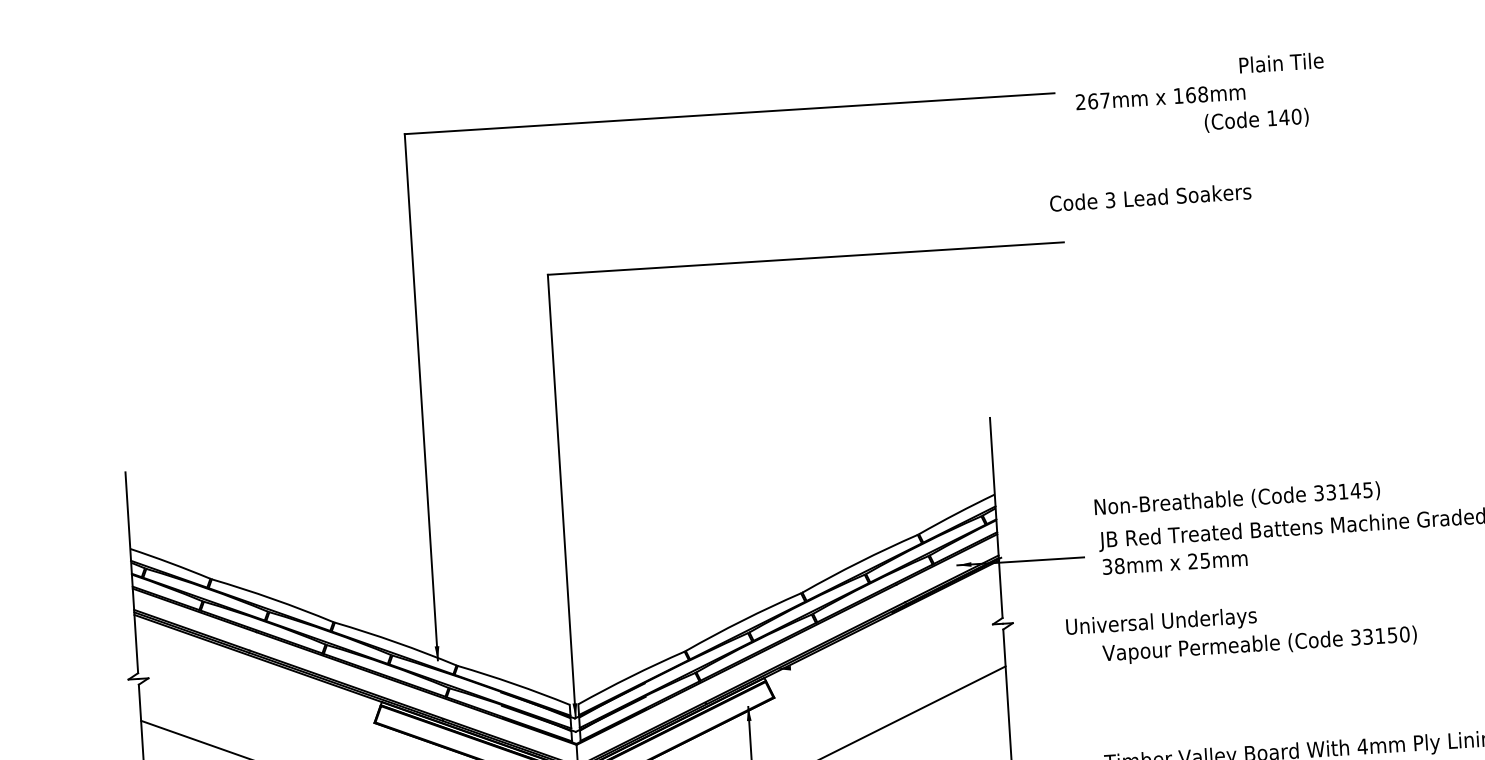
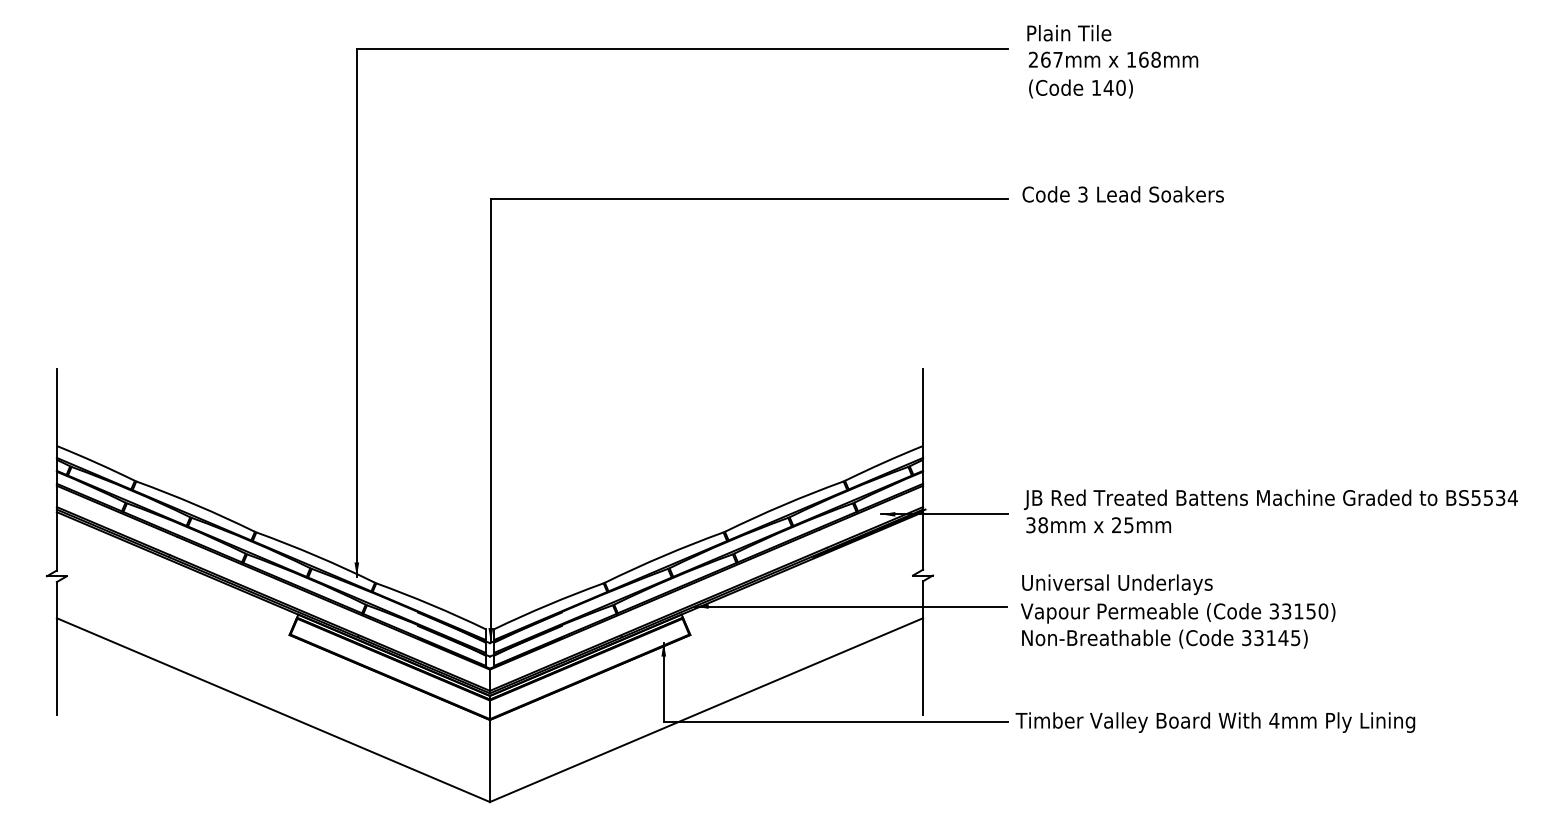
text: (1281, 63) -> (1069, 33), moved
text: (1256, 119) -> (1080, 88), moved
text: (1149, 197) -> (1122, 194), moved
text: (1236, 498) -> (1164, 638), moved
text: (1161, 622) -> (1117, 584), moved
line: (932, 659) -> (850, 606), added

